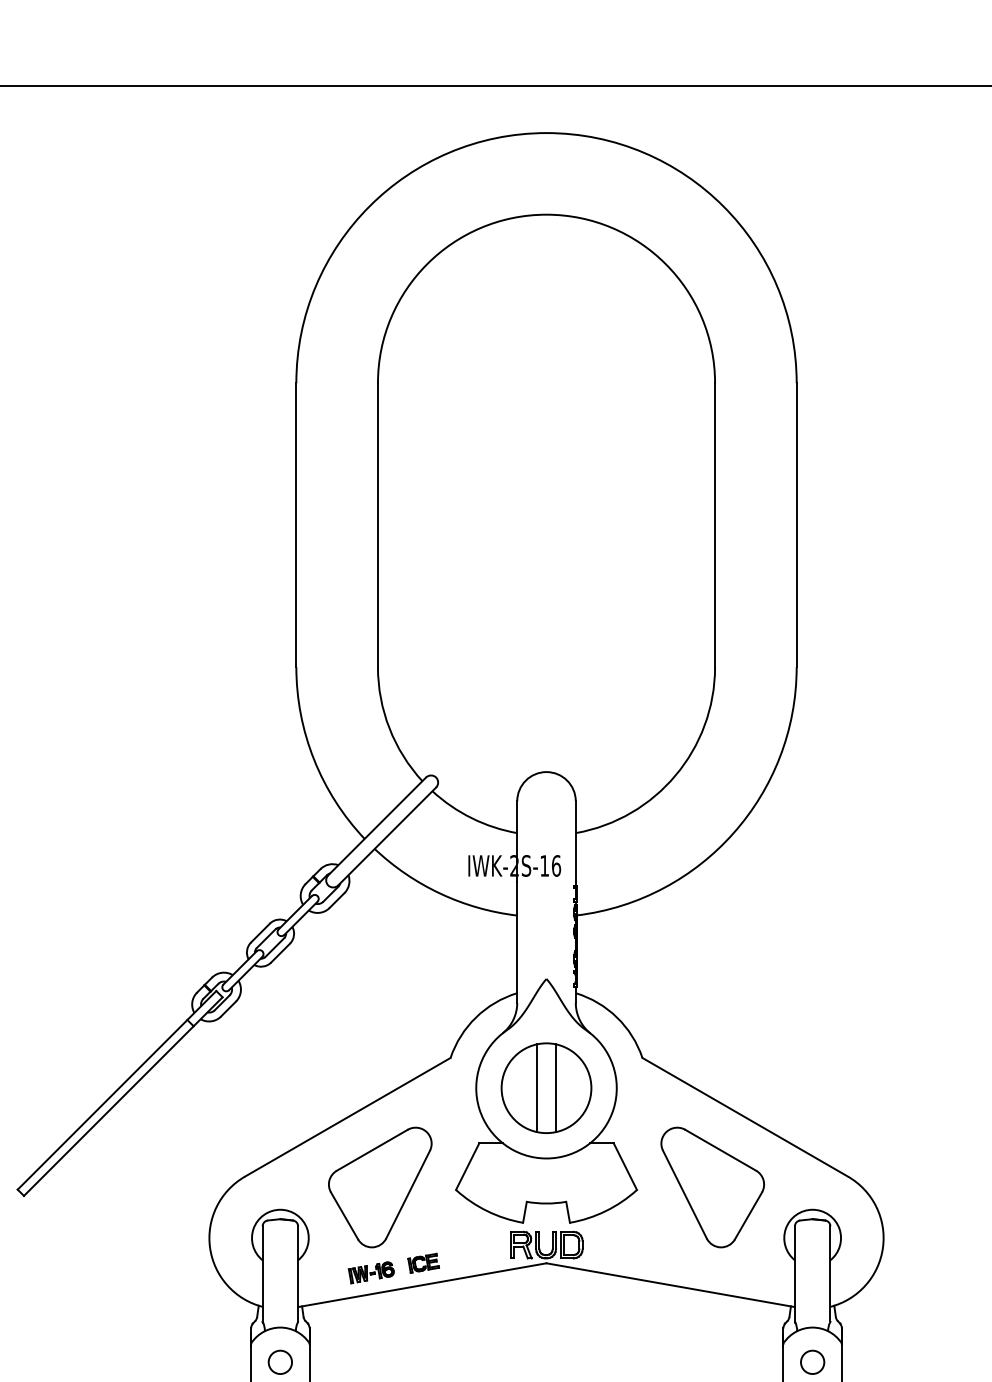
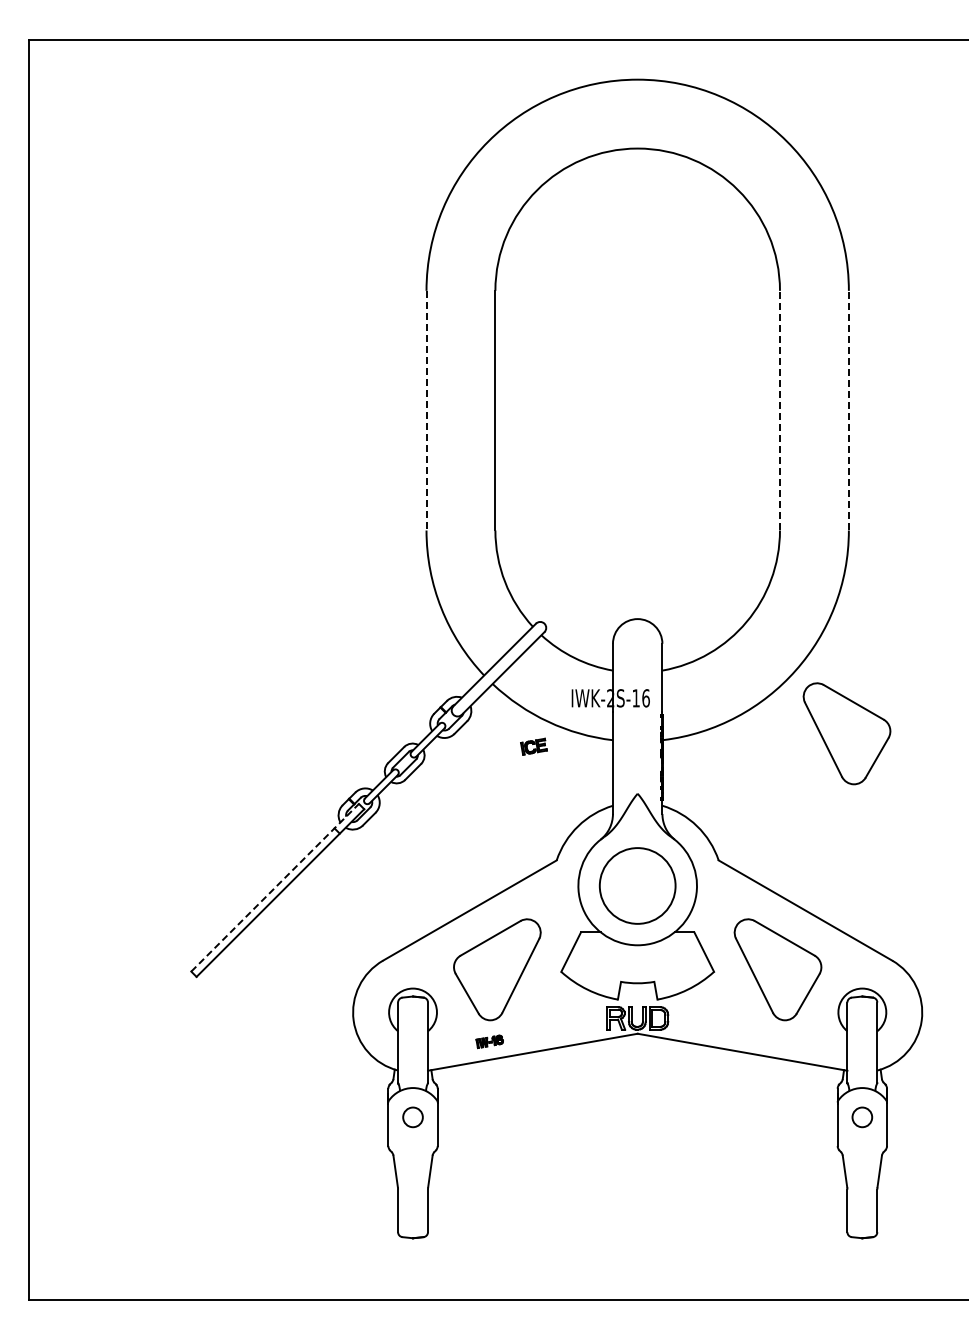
line: (296, 524) -> (426, 410), solid -> dashed
line: (714, 524) -> (779, 410), solid -> dashed
line: (796, 524) -> (848, 410), solid -> dashed
part: (793, 907) -> (846, 733), added
line: (536, 1087) -> (629, 885), removed
line: (555, 1087) -> (645, 885), removed
line: (117, 1090) -> (275, 887), solid -> dashed
part: (423, 1262) -> (533, 746), moved
part: (370, 1272) -> (489, 1041), size x0.7

